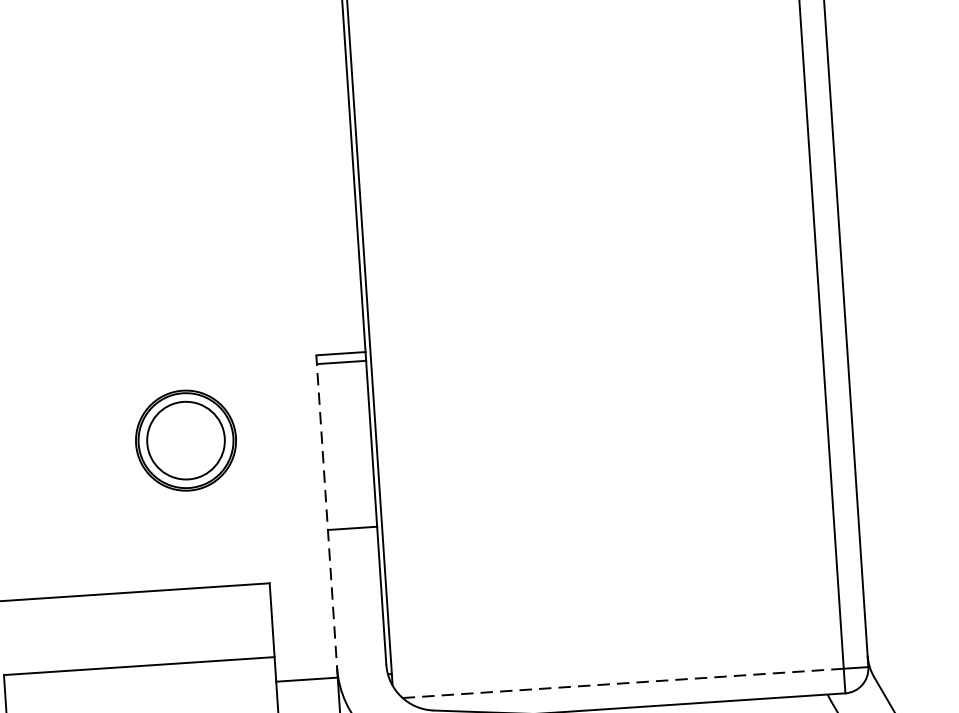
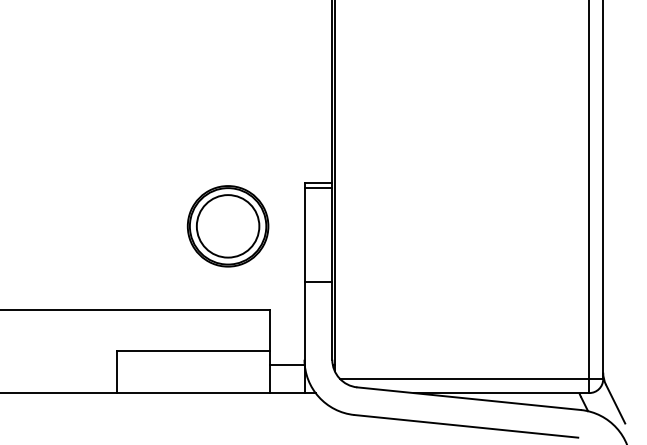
part: (185, 440) -> (227, 226), size x1.43
line: (326, 515) -> (304, 273), dashed -> solid
line: (622, 683) -> (464, 379), dashed -> solid

